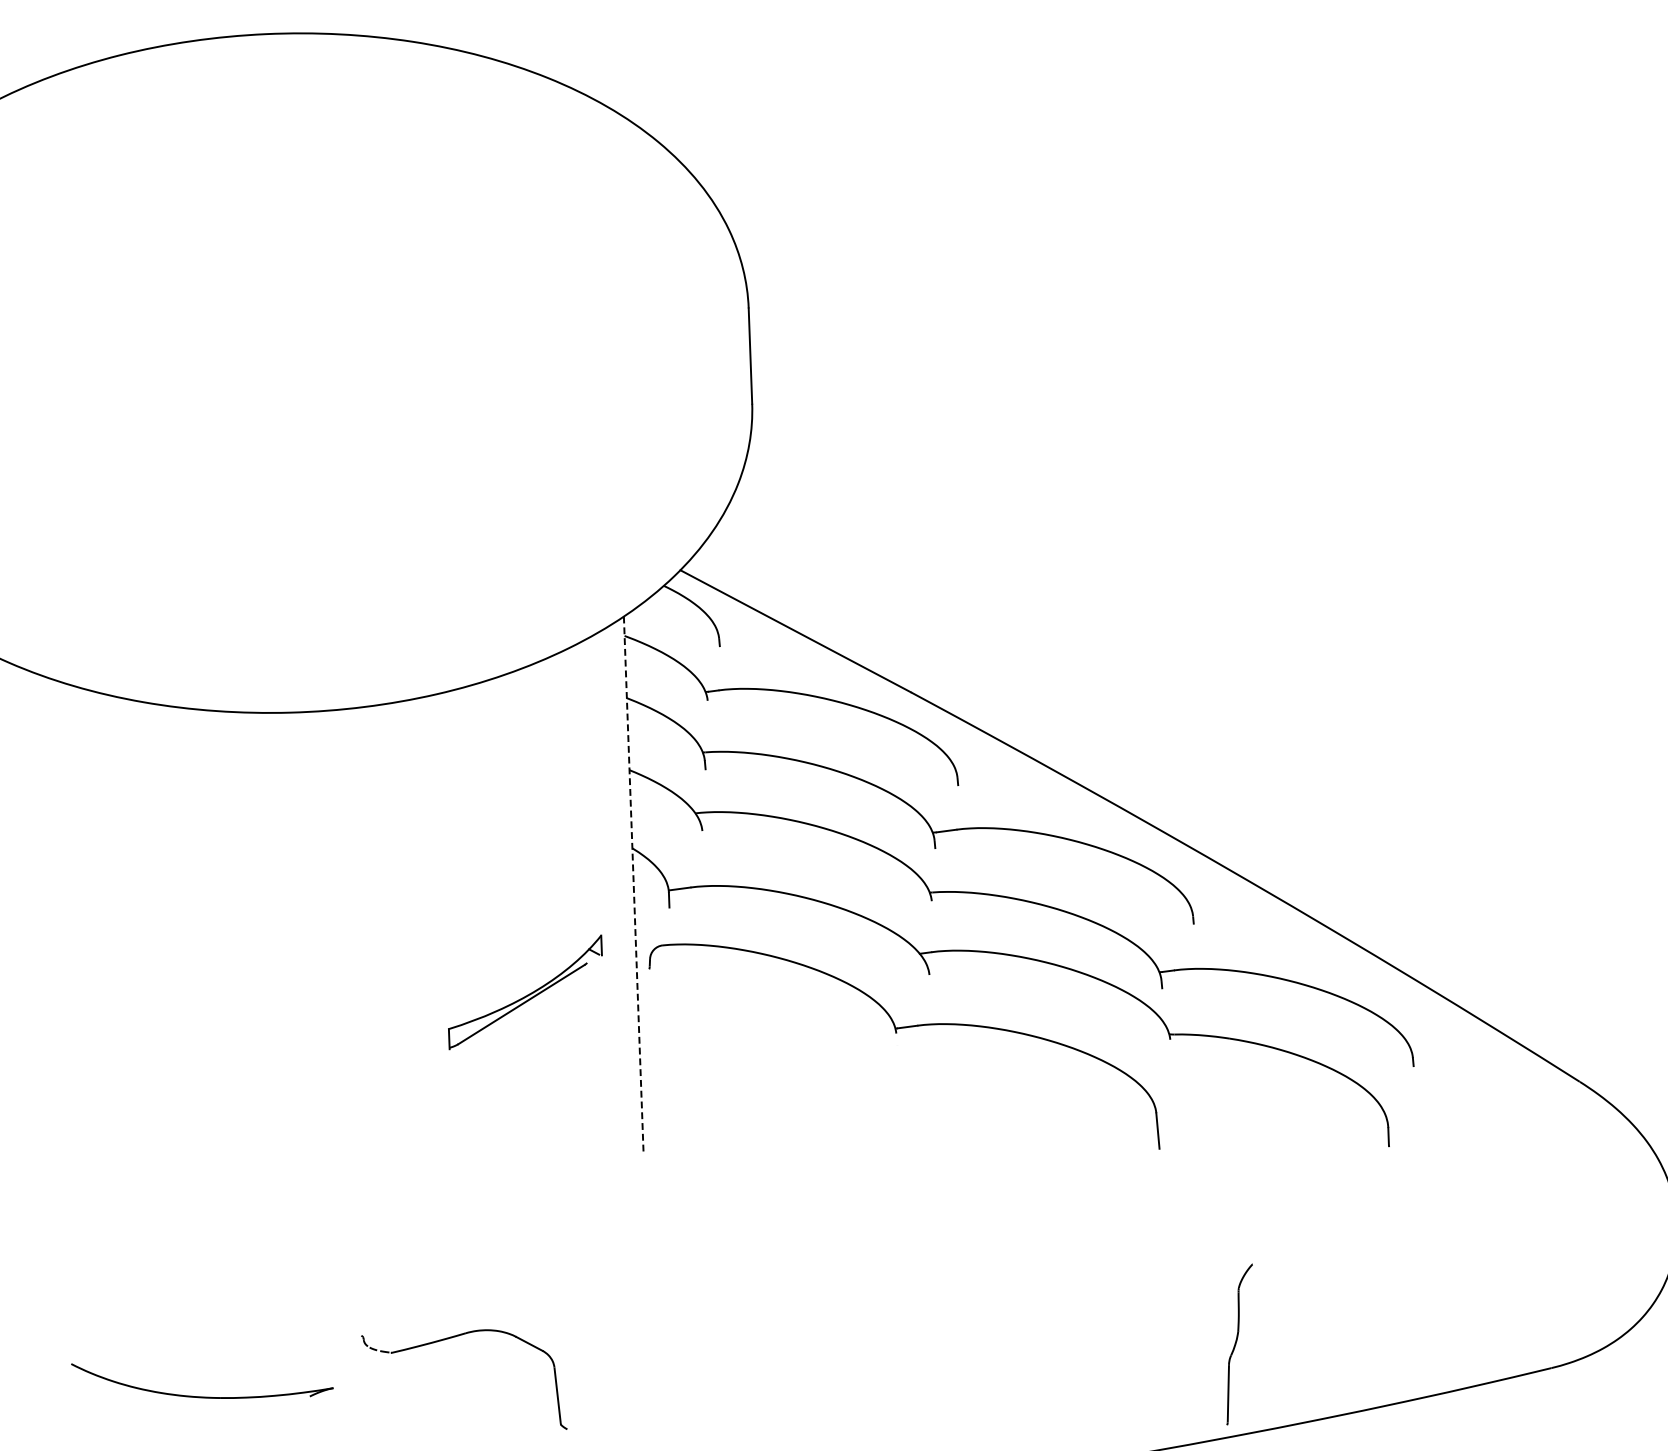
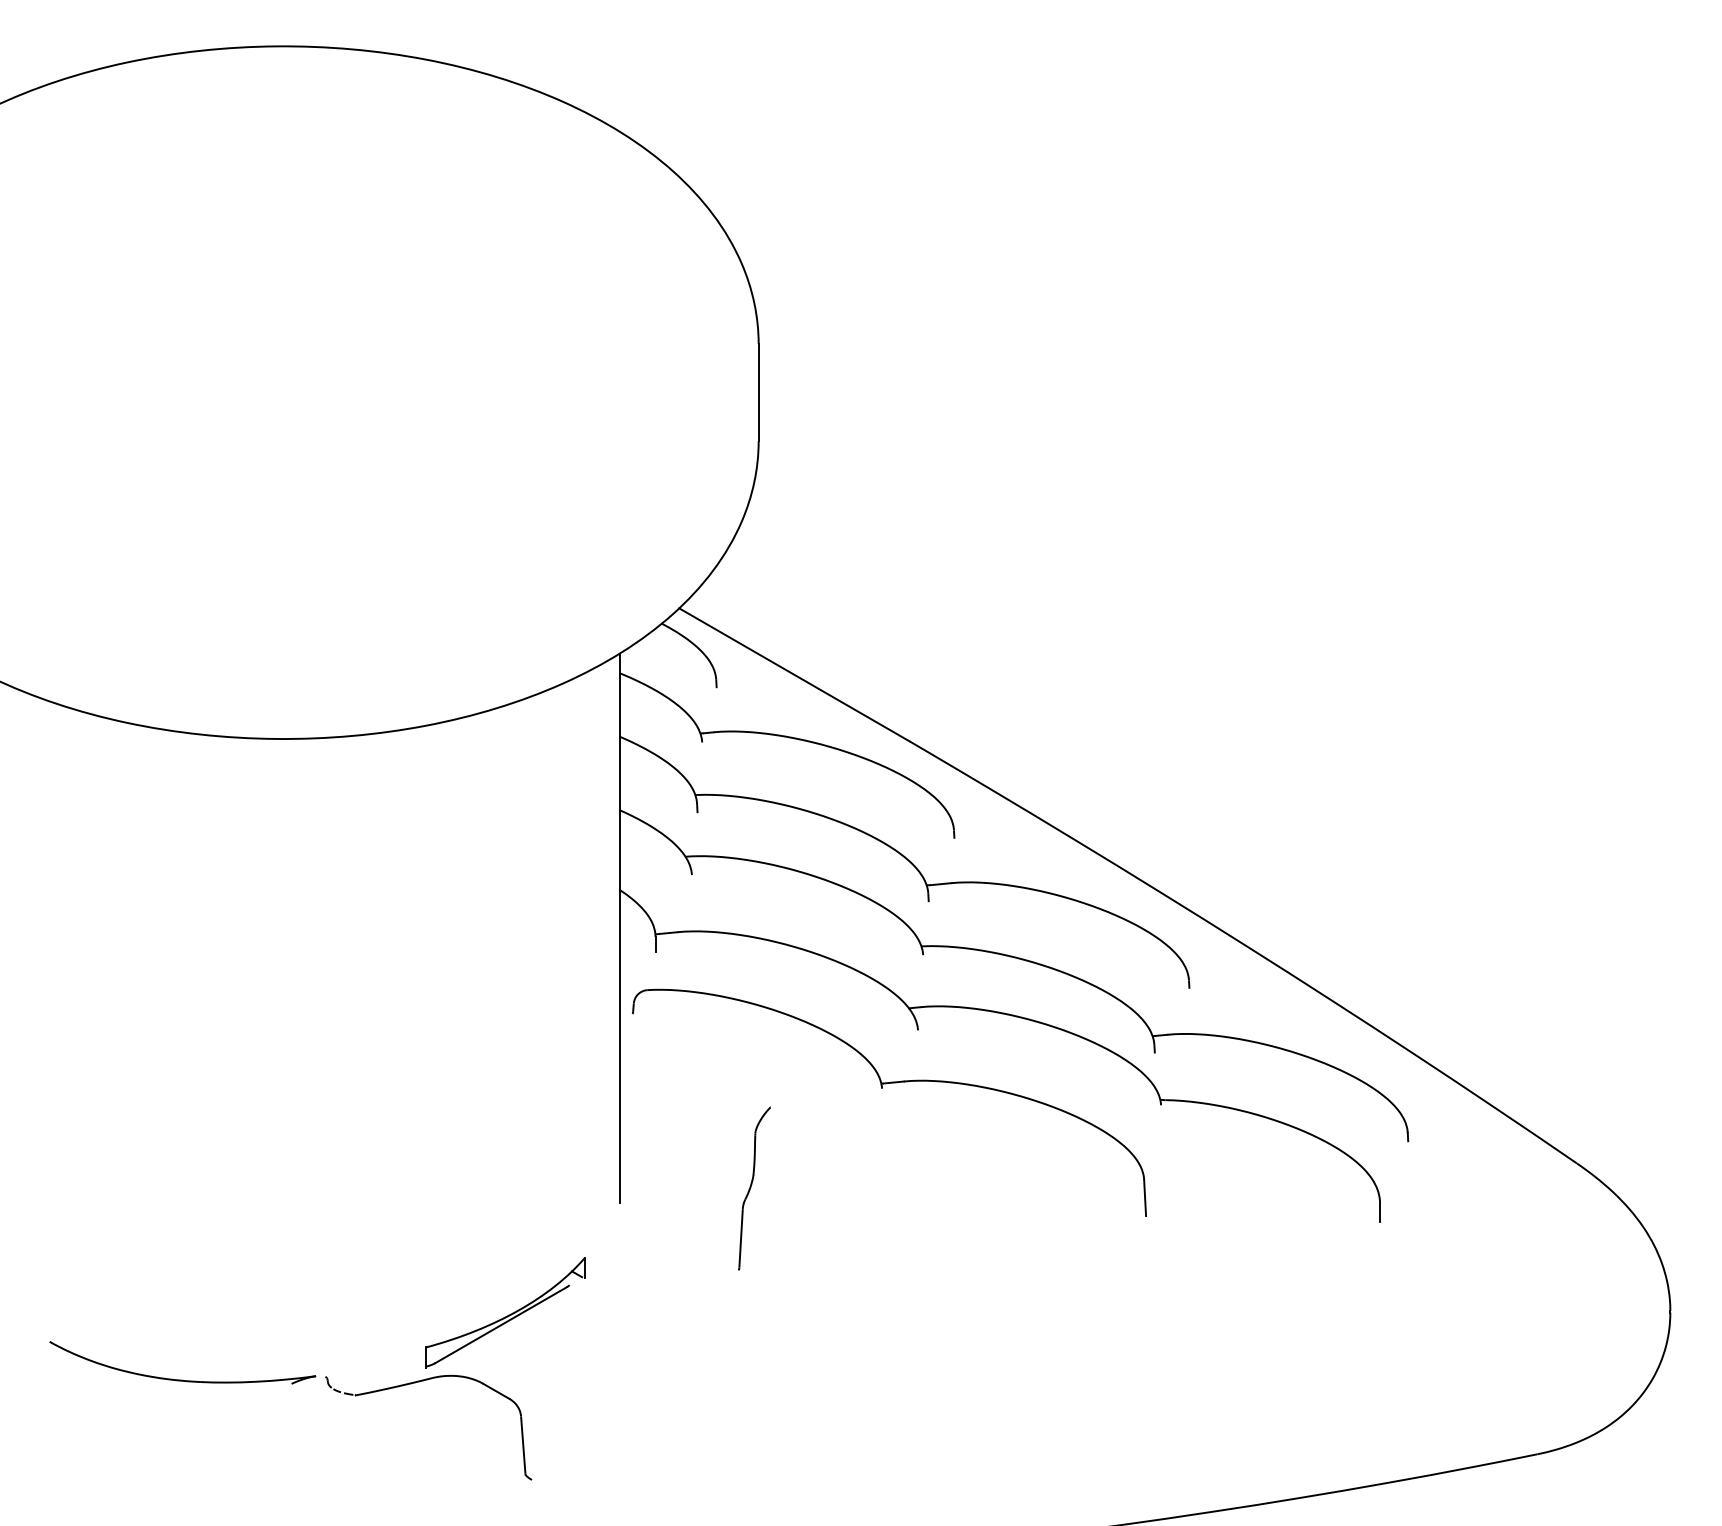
line: (633, 886) -> (619, 928), dashed -> solid
part: (525, 991) -> (505, 1312), moved
part: (1239, 1344) -> (754, 1188), moved
part: (202, 1396) -> (182, 1379), moved

